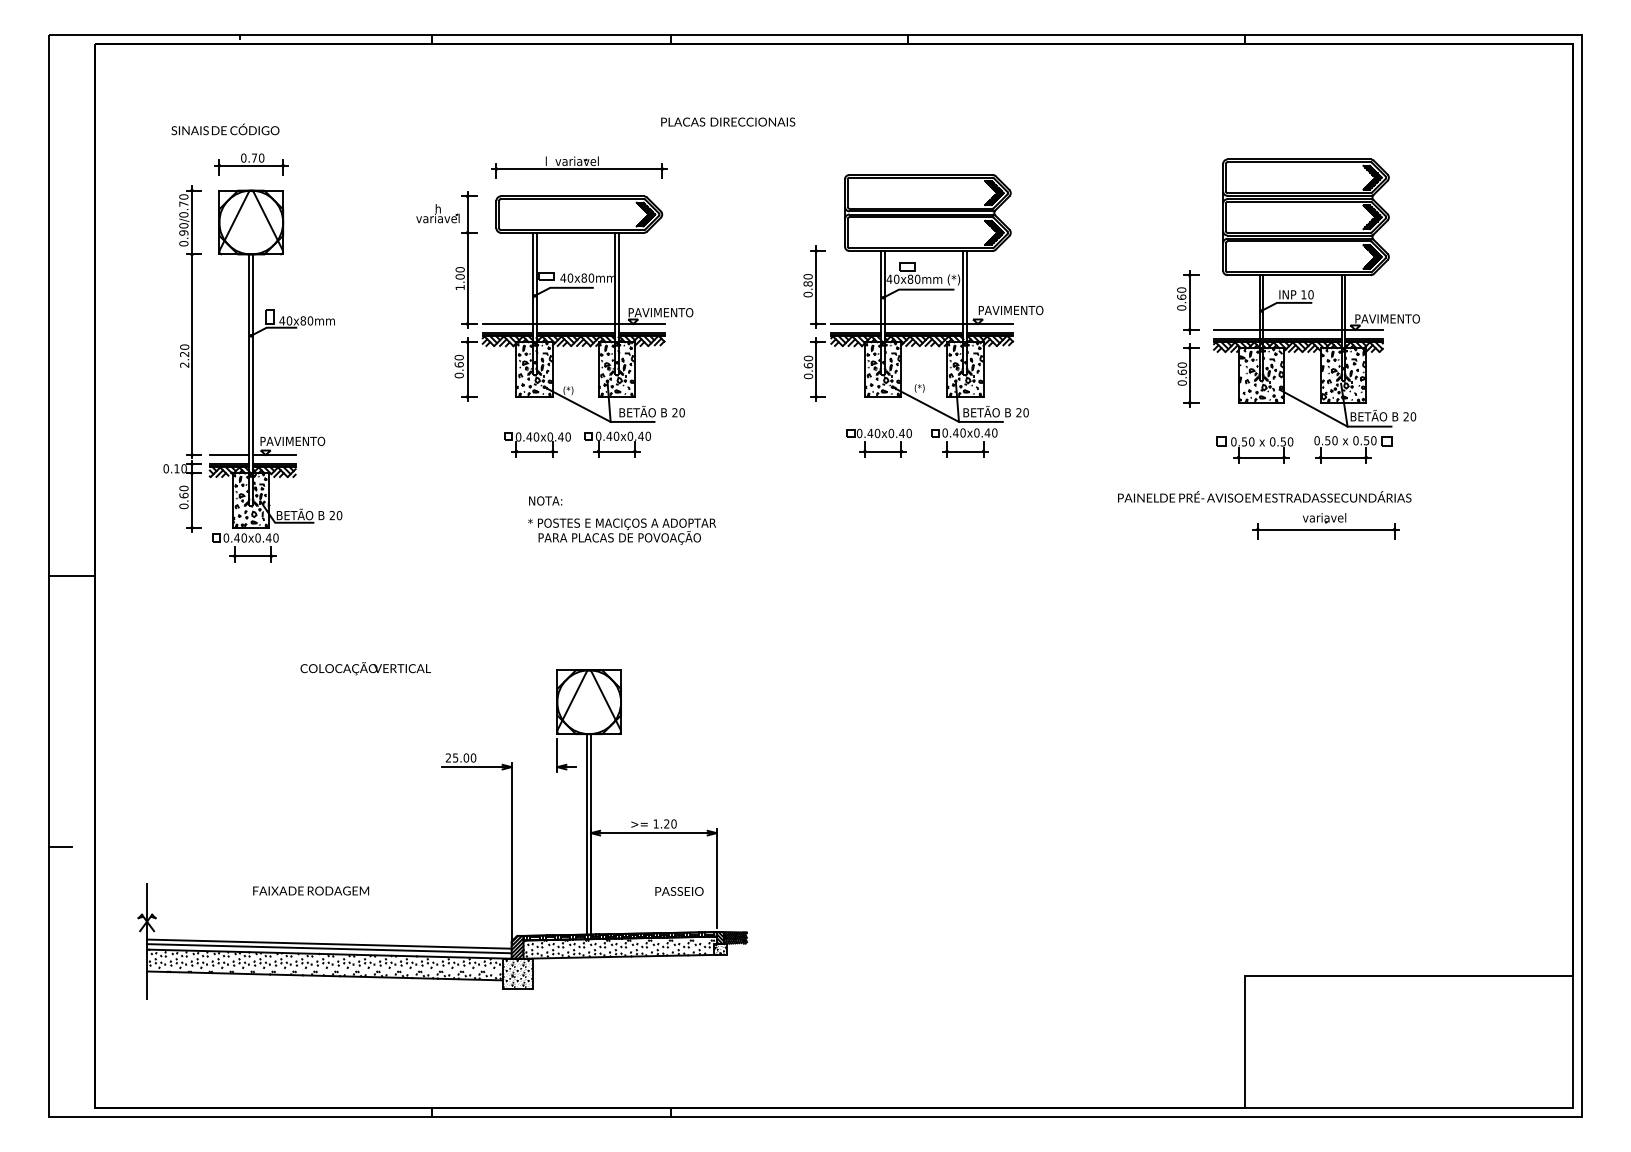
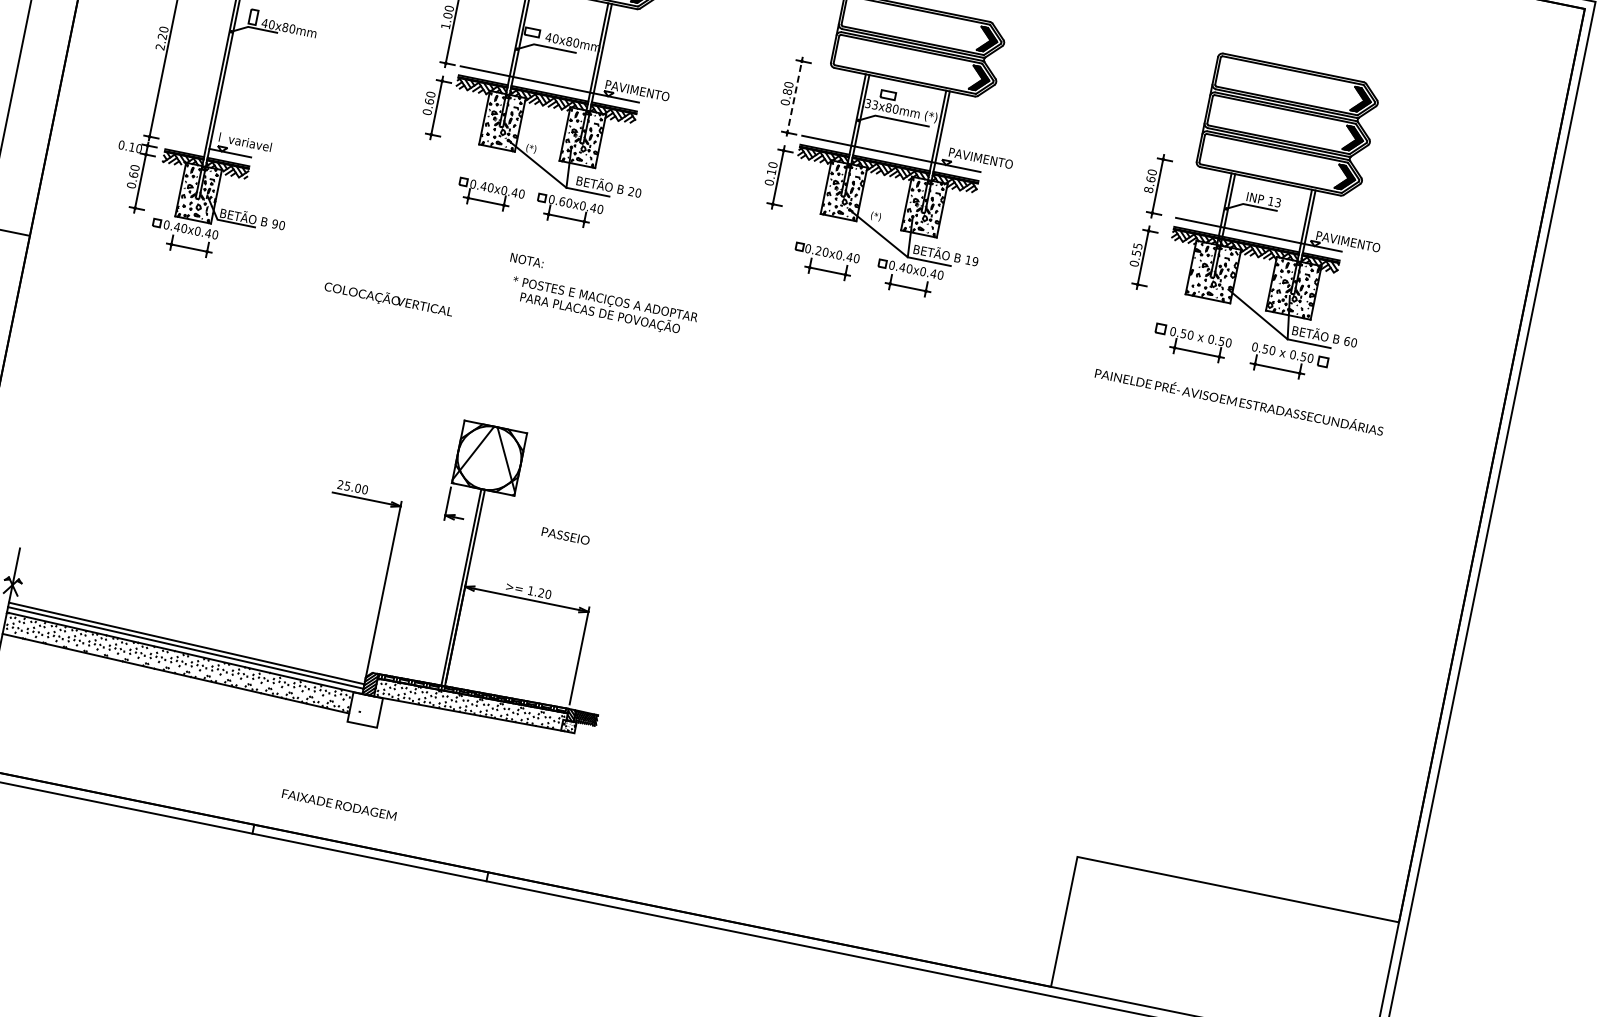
text: (892, 278) -> (871, 103), 40x80mm -> 33x80mm
line: (816, 287) -> (794, 97), solid -> dashed
text: (1310, 294) -> (1277, 202), 10 -> 13
text: (1181, 307) -> (1148, 189), 0.60 -> 8.60
text: (808, 365) -> (771, 171), 0.60 -> 0.10
text: (1181, 368) -> (1136, 249), 0.60 -> 0.55
text: (1022, 412) -> (971, 260), 20 -> 19
text: (1406, 416) -> (1347, 341), 20 -> 60
text: (870, 432) -> (818, 249), 0.40x0.40 -> 0.20x0.40
text: (609, 435) -> (562, 200), 0.40x0.40 -> 0.60x0.40
text: (292, 441) -> (250, 143), PAVIMENTO -> l  variavel
line: (229, 454) -> (186, 143), removed
text: (1264, 496) -> (1239, 400), moved
text: (545, 500) -> (527, 259), moved
text: (332, 515) -> (275, 224), 20 -> 90
part: (1325, 526) -> (1246, 432), removed
text: (621, 531) -> (603, 307), moved
text: (365, 668) -> (388, 299), moved
text: (311, 890) -> (339, 804), moved
text: (679, 891) -> (565, 536), moved
hatch: (517, 973) -> (365, 709), removed

